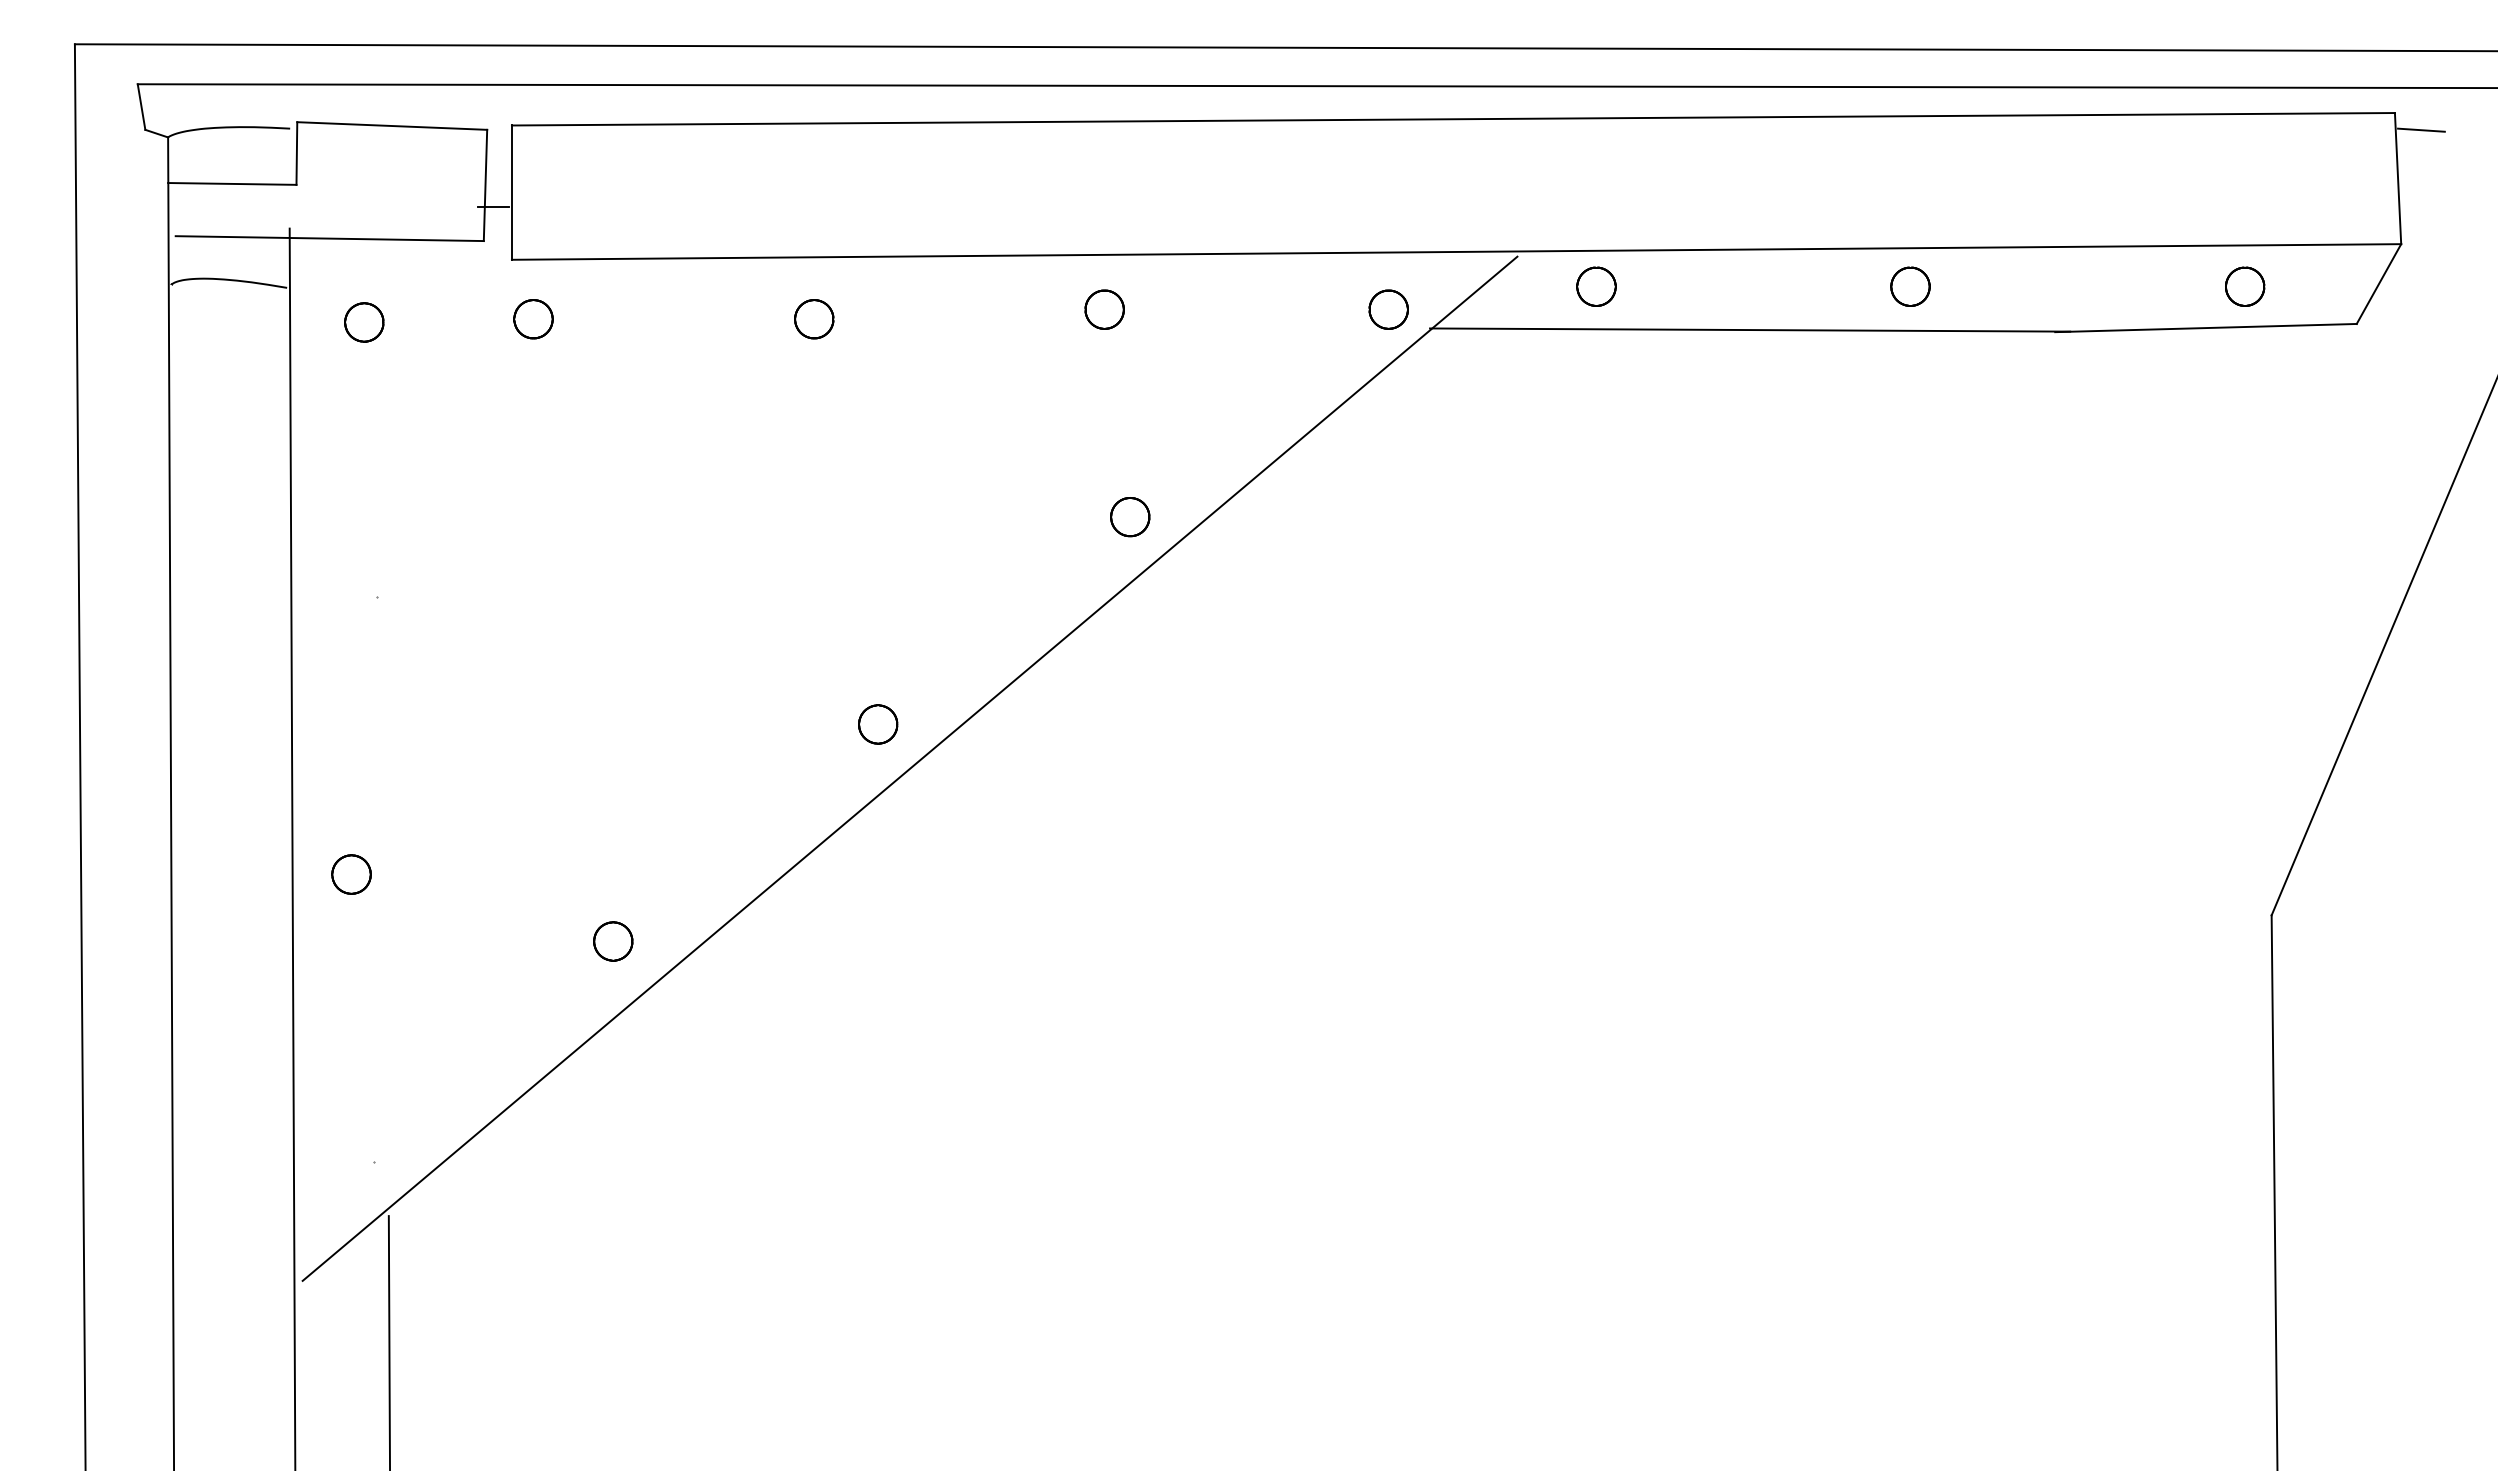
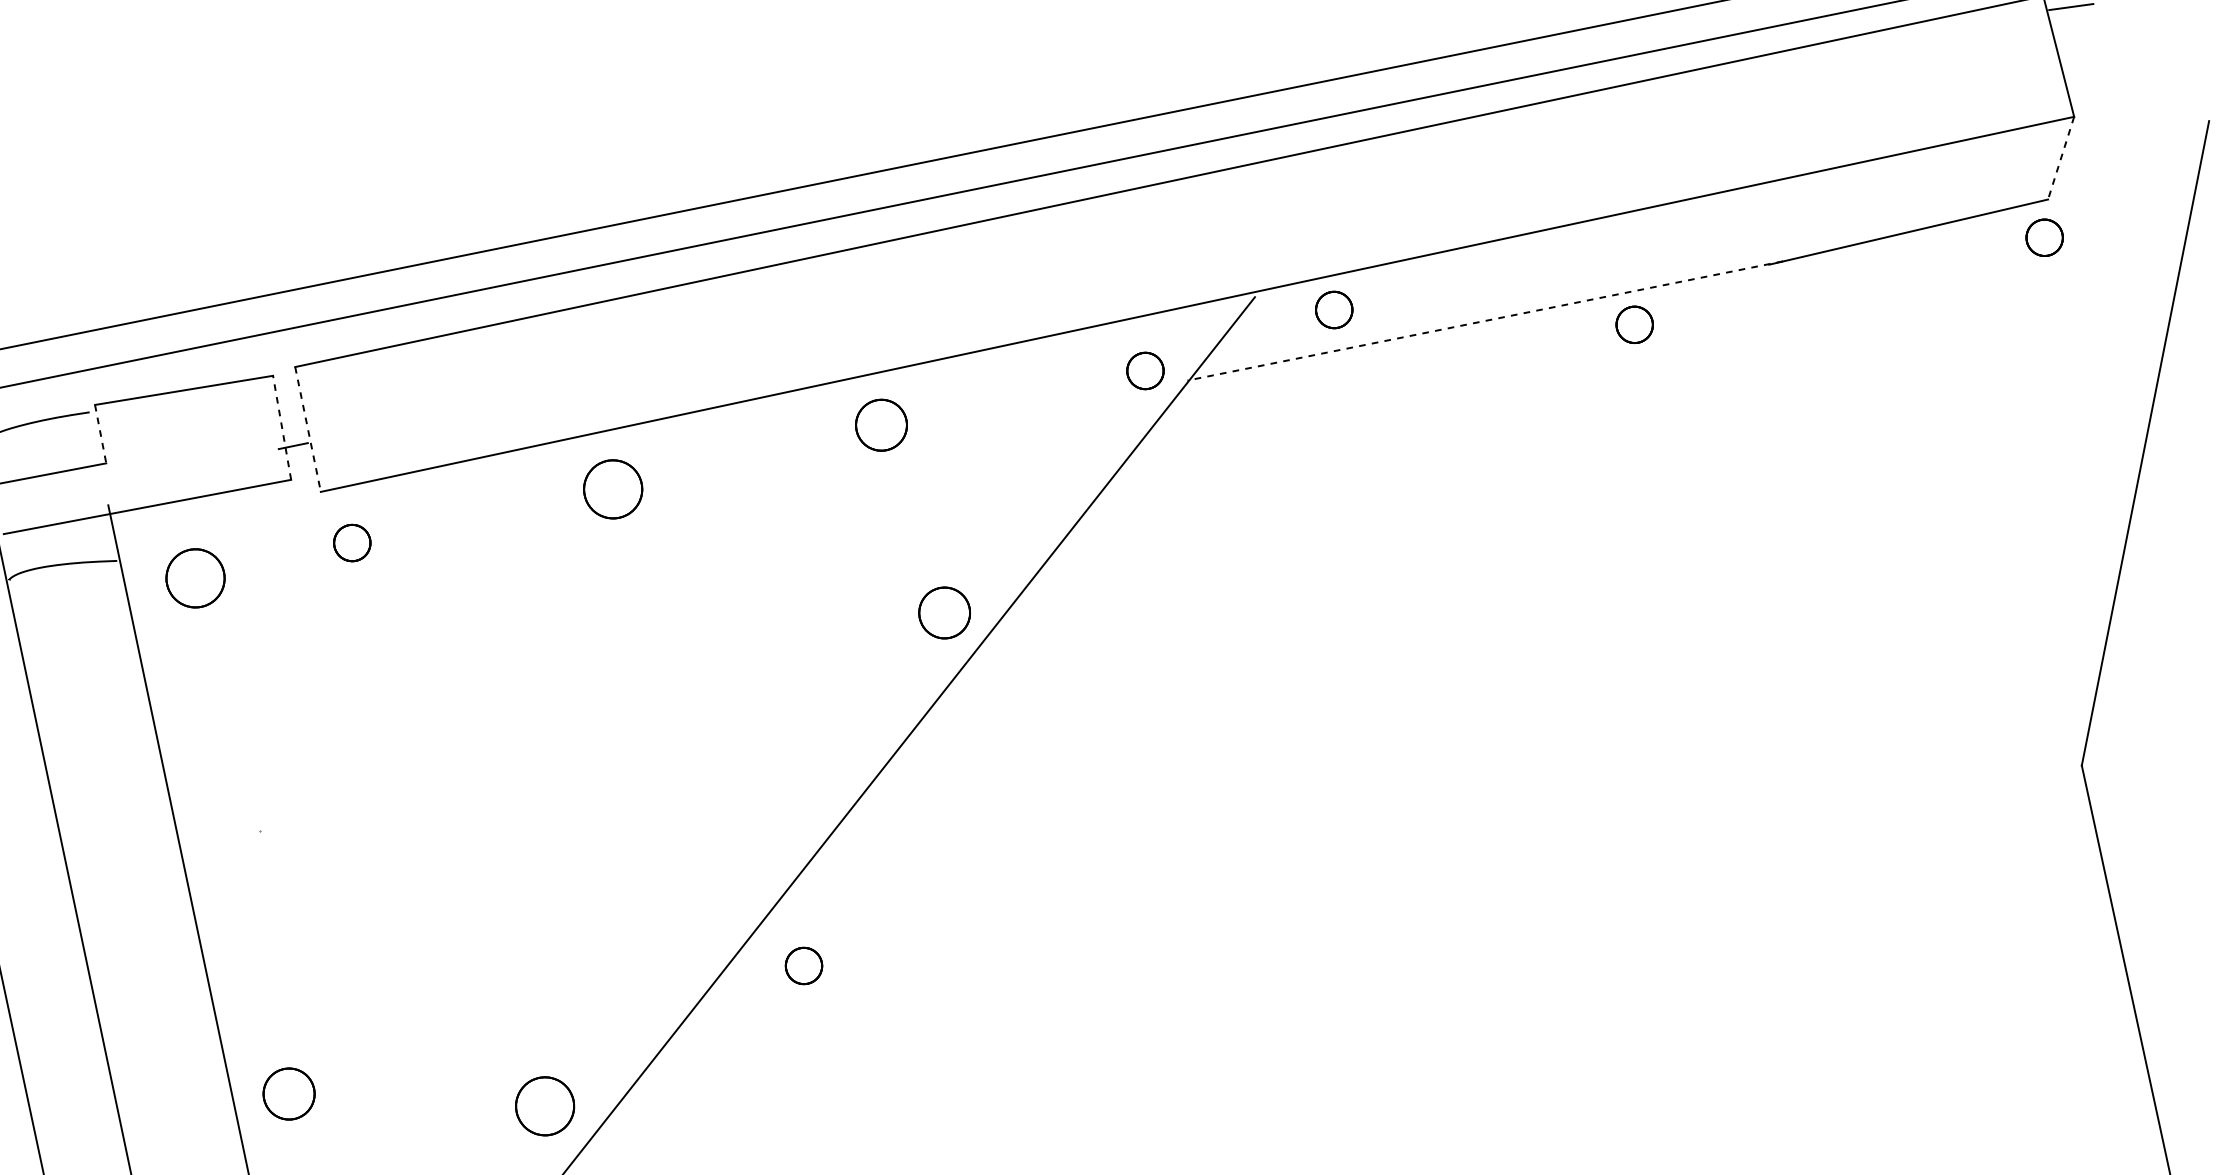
line: (296, 154) -> (100, 435), solid -> dashed
line: (485, 185) -> (282, 427), solid -> dashed
line: (511, 193) -> (307, 430), solid -> dashed
line: (2378, 284) -> (2060, 158), solid -> dashed
part: (1910, 286) -> (1634, 324), moved
part: (2245, 286) -> (2044, 237), moved
part: (1104, 309) -> (881, 425), size x1.4
part: (814, 319) -> (613, 489), size x1.6
part: (364, 322) -> (195, 578), size x1.6
line: (1749, 330) -> (1484, 321), solid -> dashed
part: (1130, 517) -> (945, 613), size x1.4
part: (878, 724) -> (804, 965), moved
part: (351, 874) -> (289, 1093), size x1.4
part: (613, 941) -> (545, 1106), size x1.6

